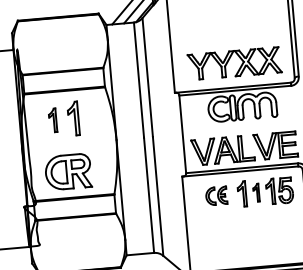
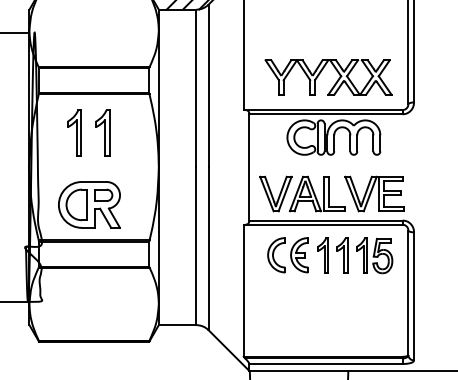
part: (52, 120) -> (74, 132), size x1.43
part: (256, 192) -> (342, 255), size x1.43
part: (216, 196) -> (287, 255), size x1.43

